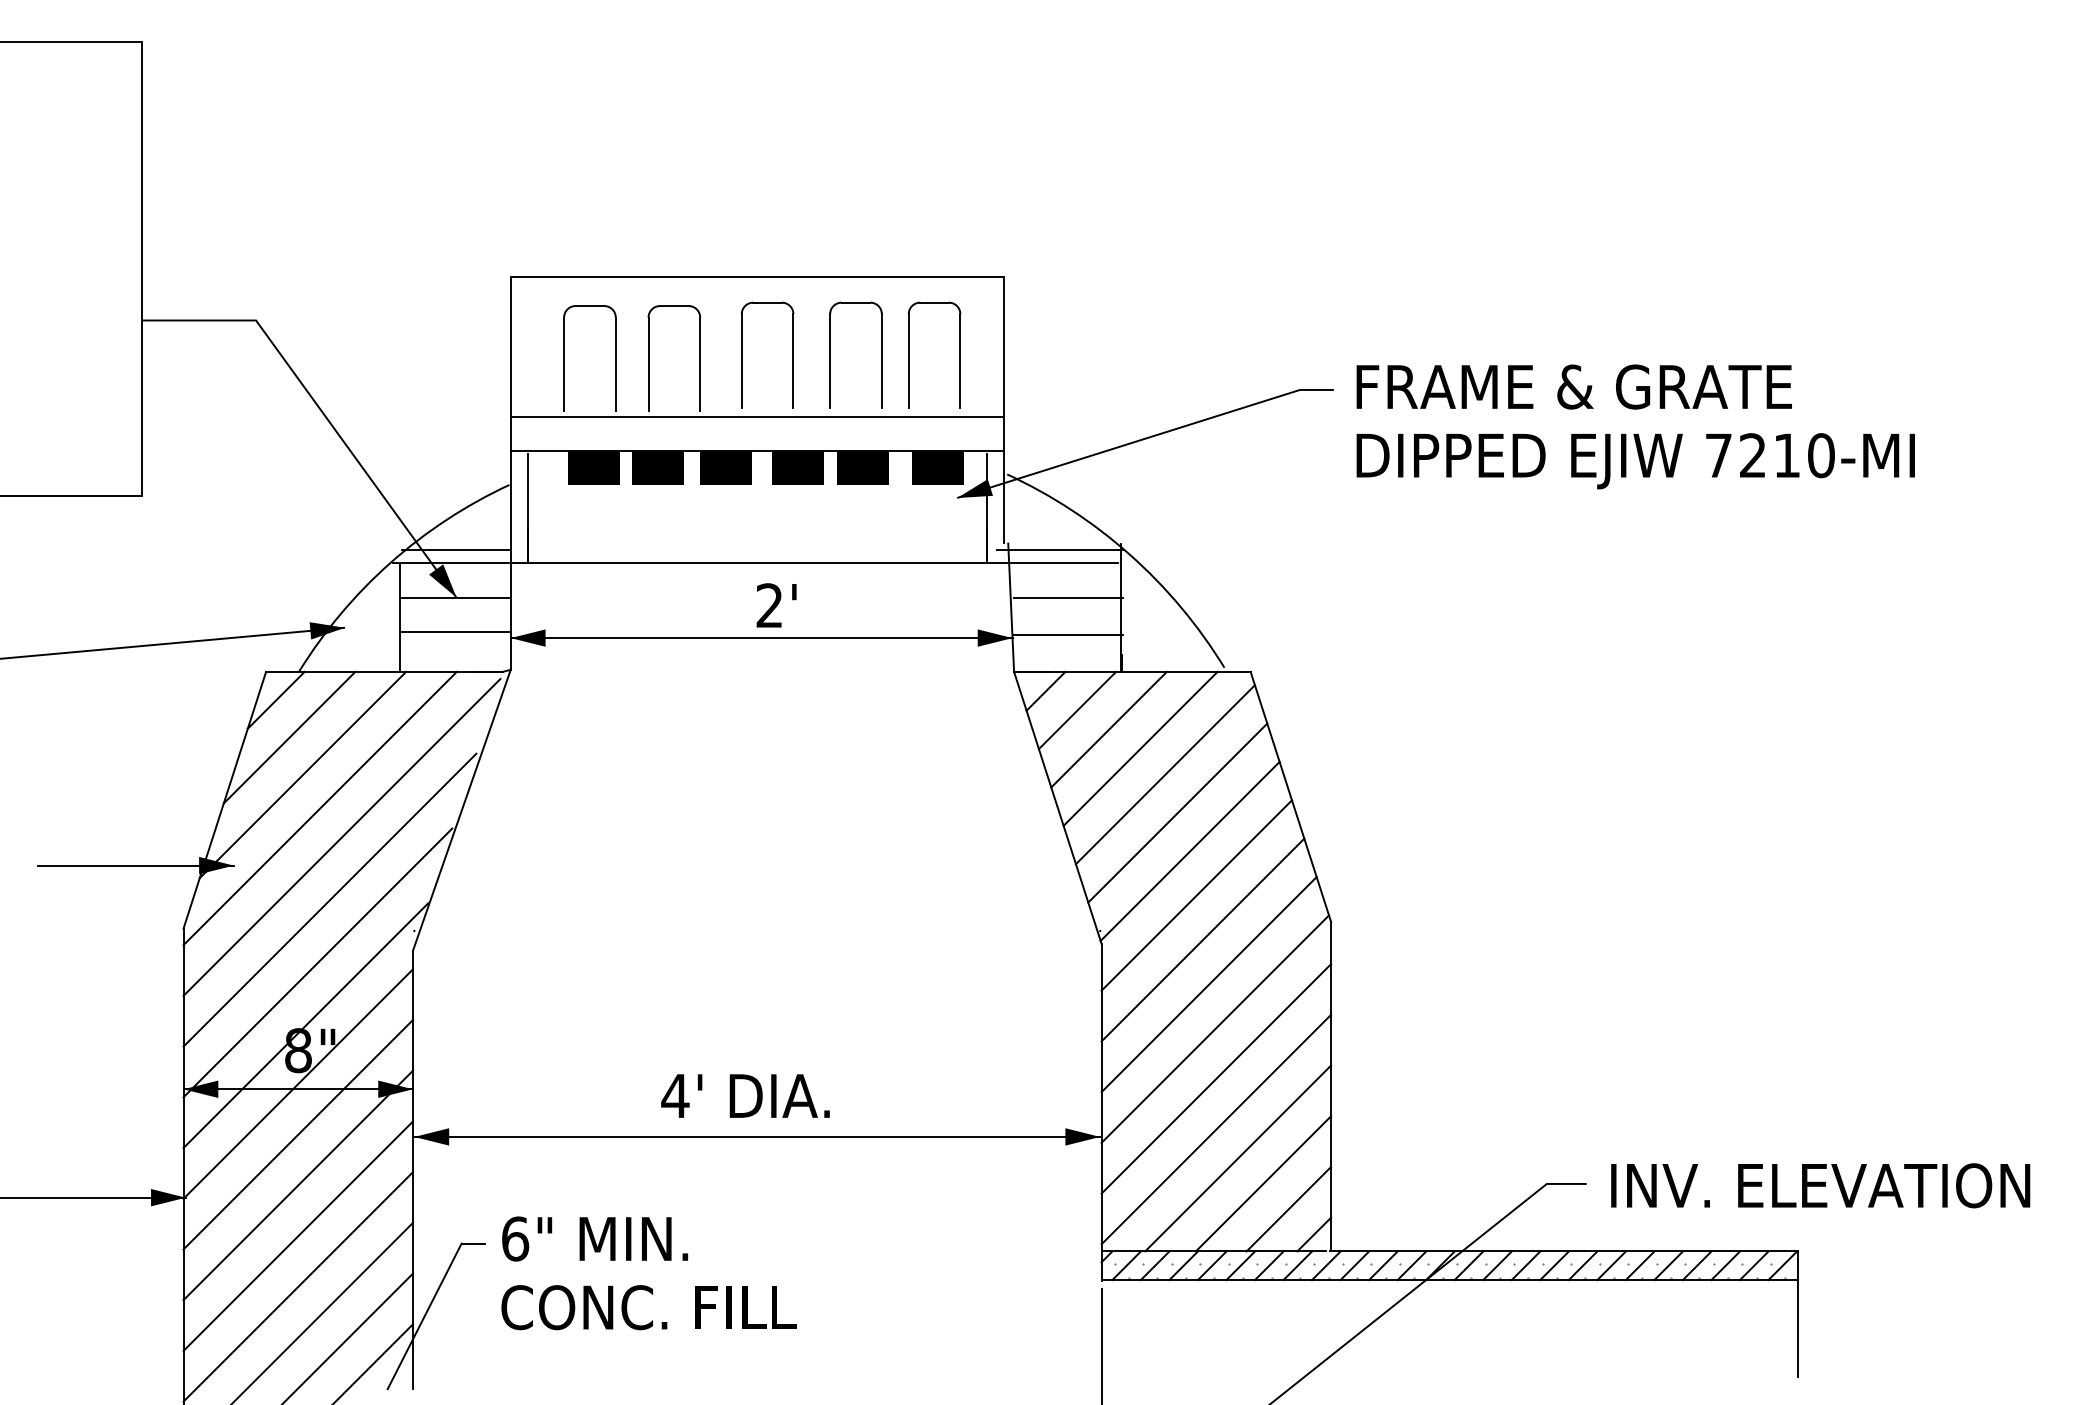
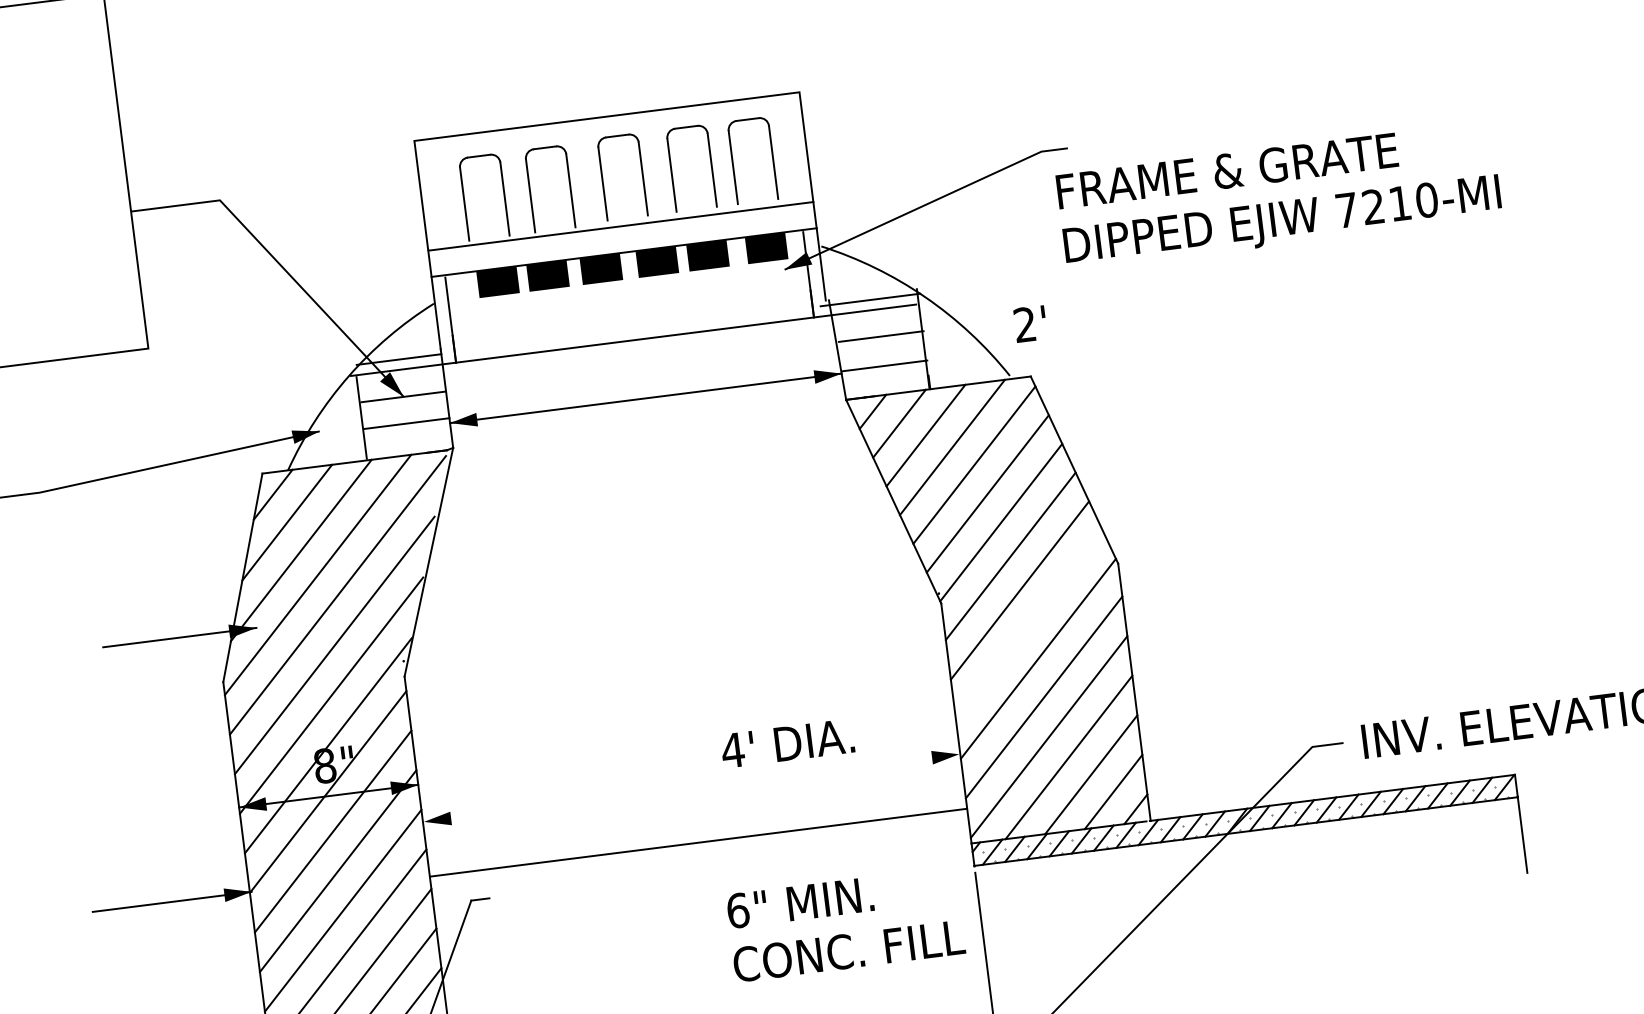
text: (1635, 426) -> (1278, 195), moved
text: (776, 605) -> (1030, 323), moved
line: (1208, 984) -> (1028, 624), removed
text: (745, 1095) -> (787, 743), moved
line: (757, 1136) -> (698, 842), moved
text: (648, 1273) -> (845, 924), moved

